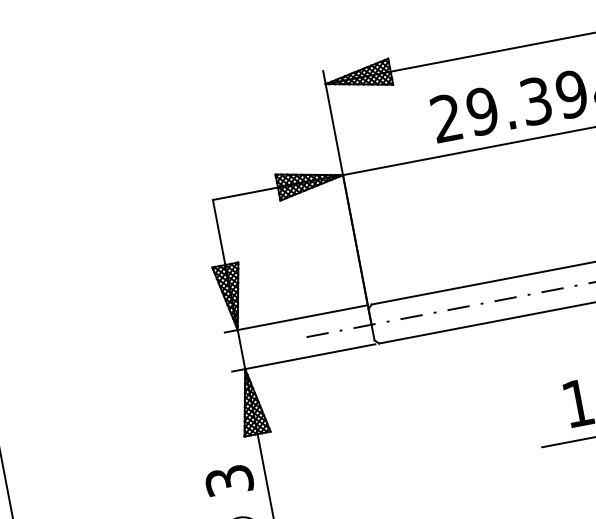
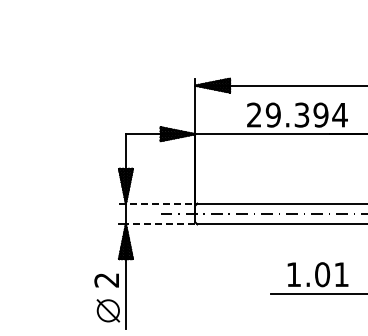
line: (296, 318) -> (157, 203), solid -> dashed
line: (310, 356) -> (160, 224), solid -> dashed
text: (228, 481) -> (106, 280), 3 -> 2

